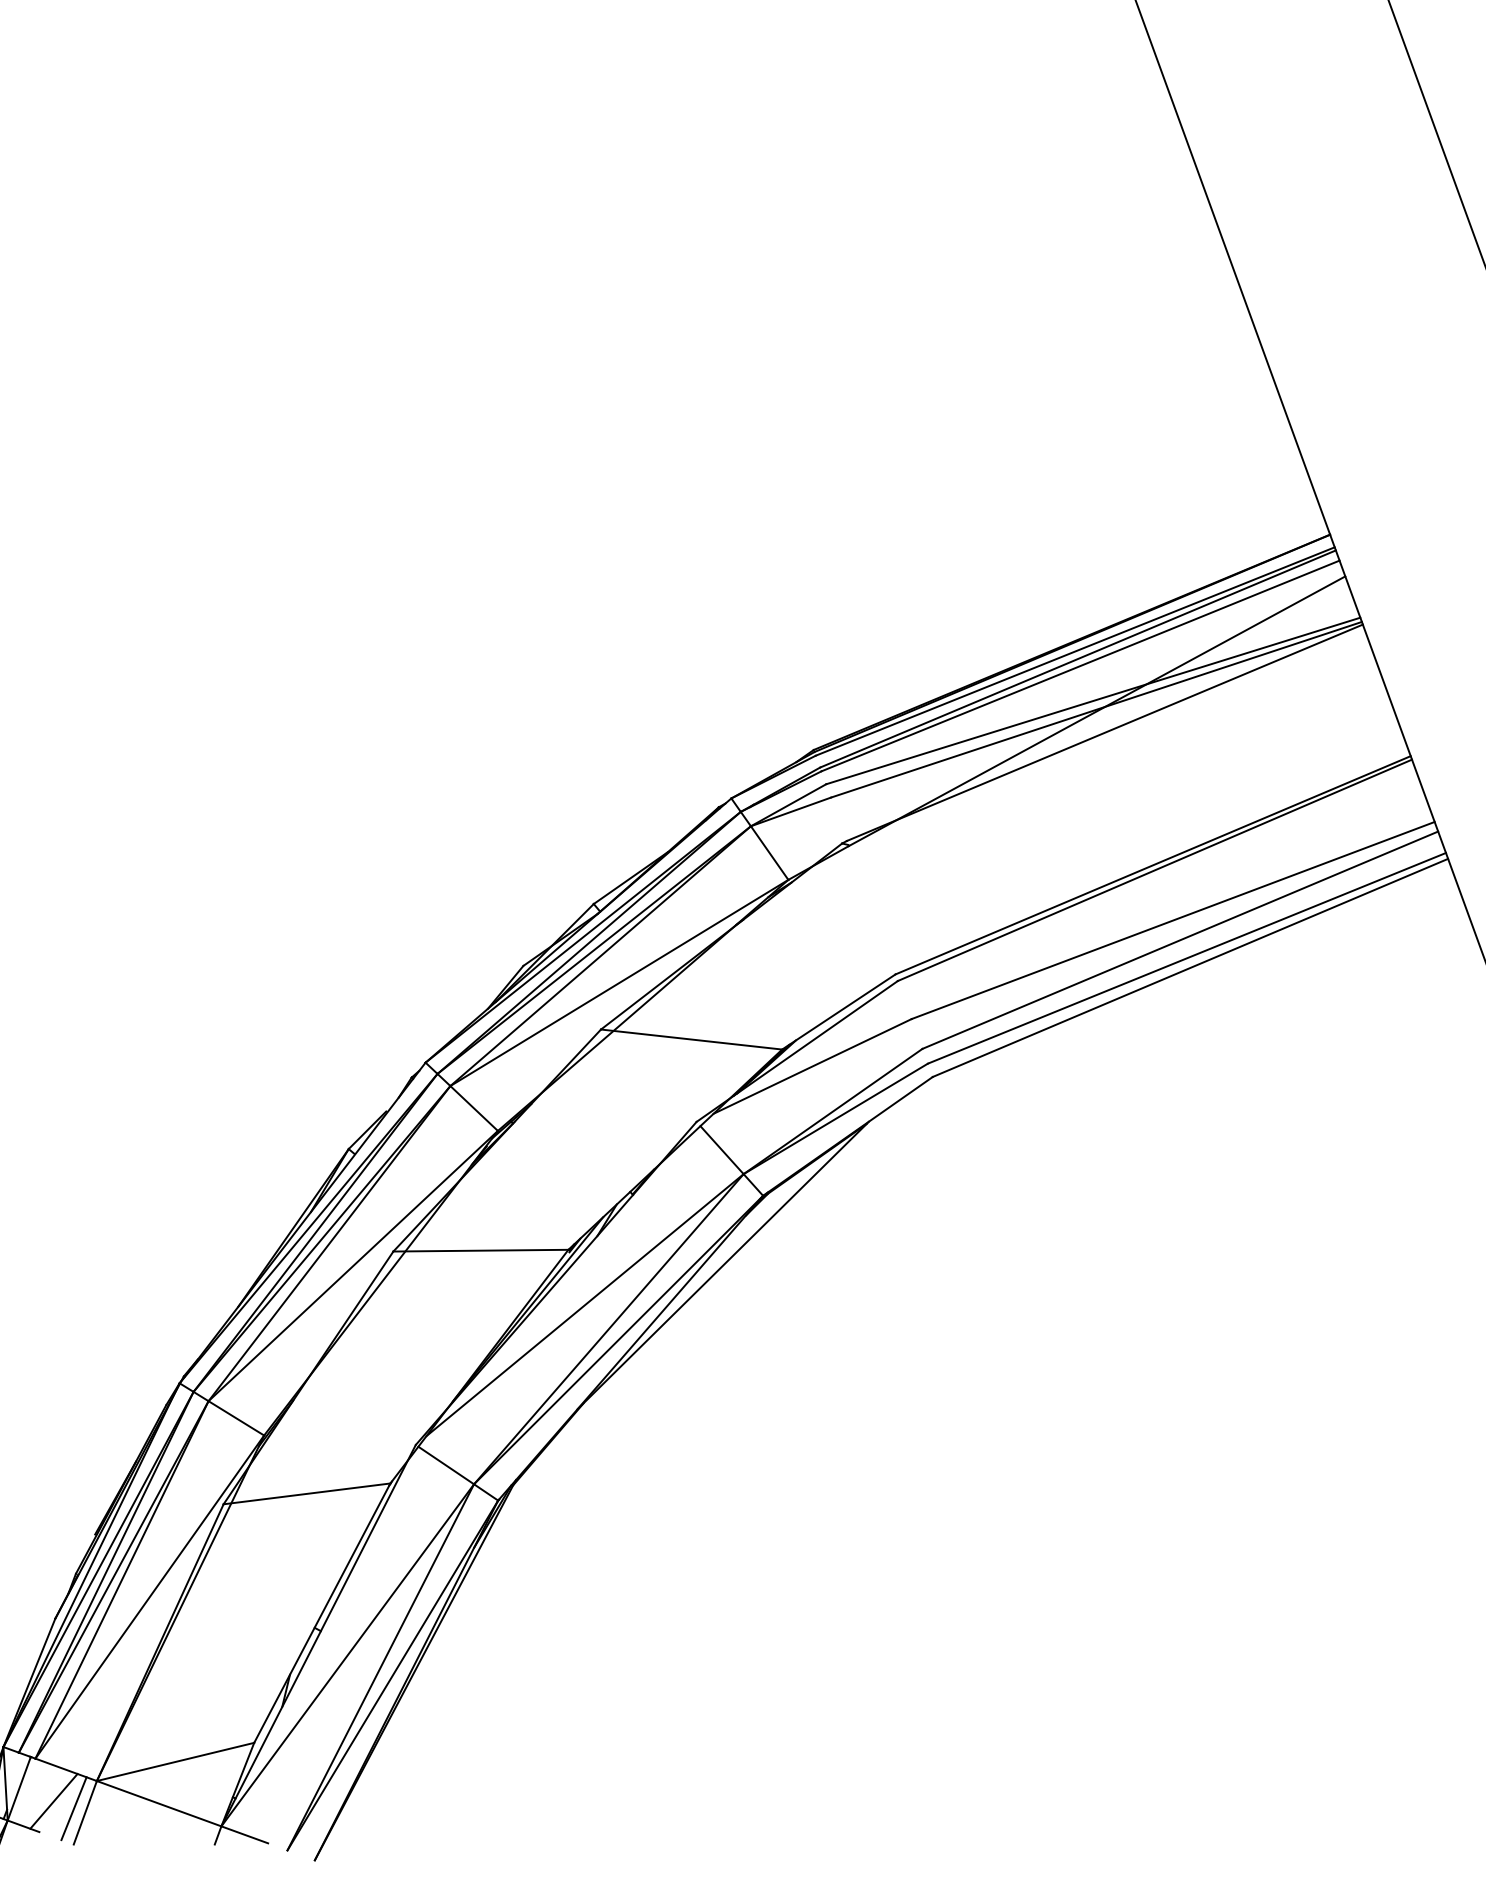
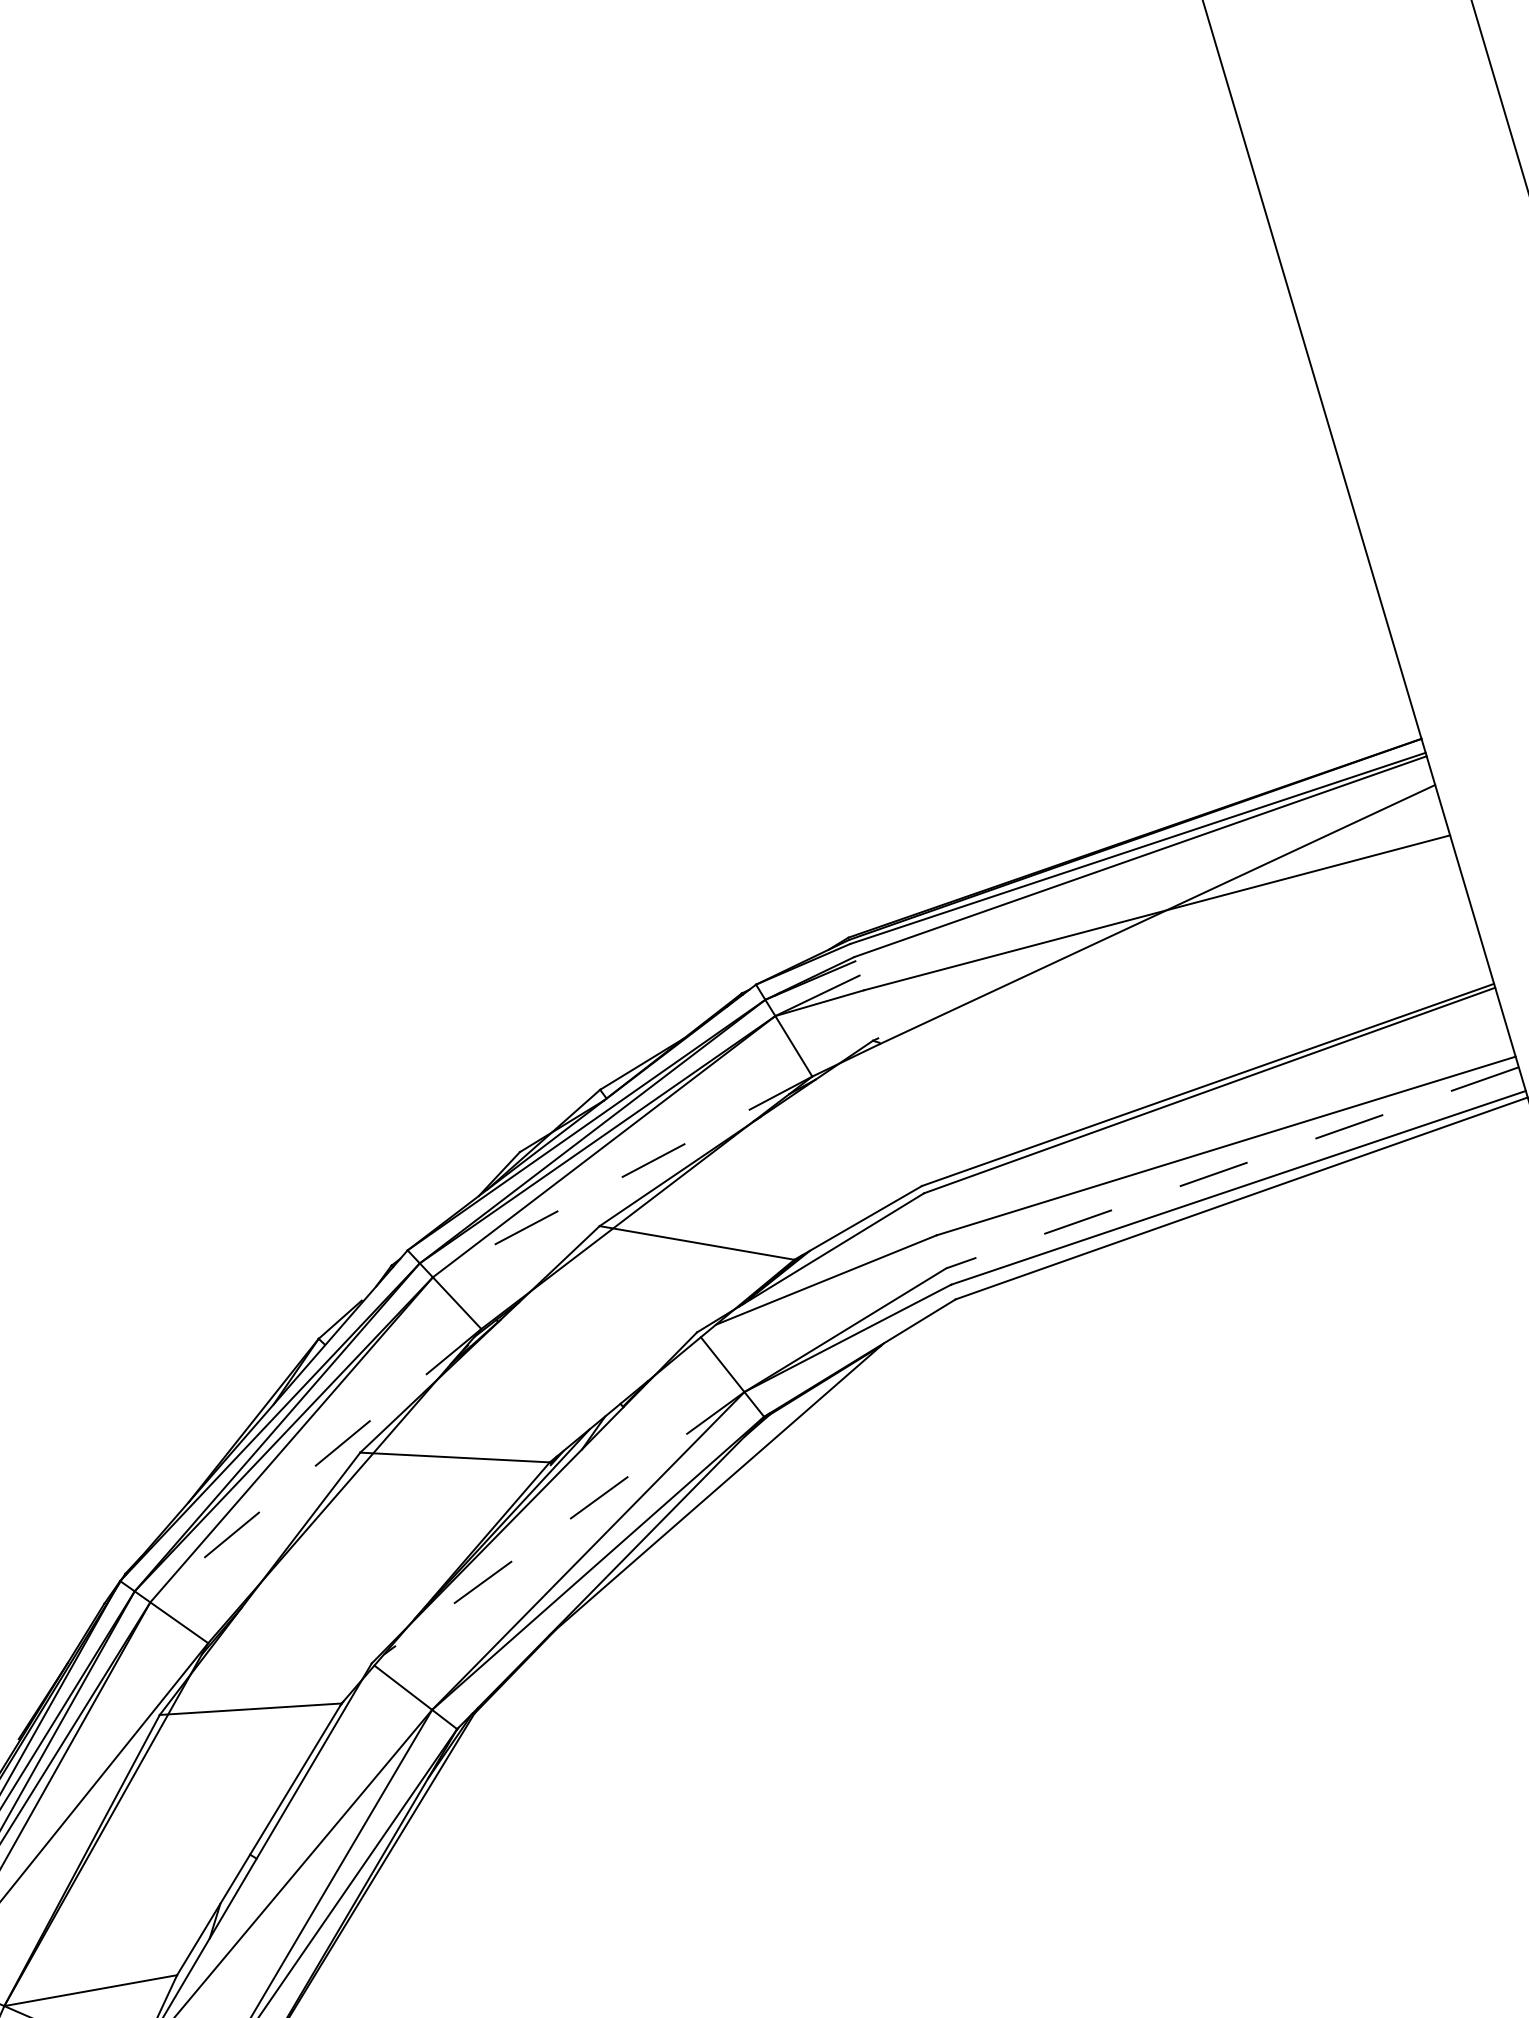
line: (1080, 665) -> (1142, 863), removed
line: (1093, 700) -> (1154, 902), removed
line: (1104, 732) -> (1164, 937), removed
line: (1180, 940) -> (1232, 1168), solid -> dashed
line: (619, 982) -> (622, 1176), solid -> dashed
line: (353, 1266) -> (316, 1466), solid -> dashed
line: (585, 1305) -> (564, 1523), solid -> dashed

